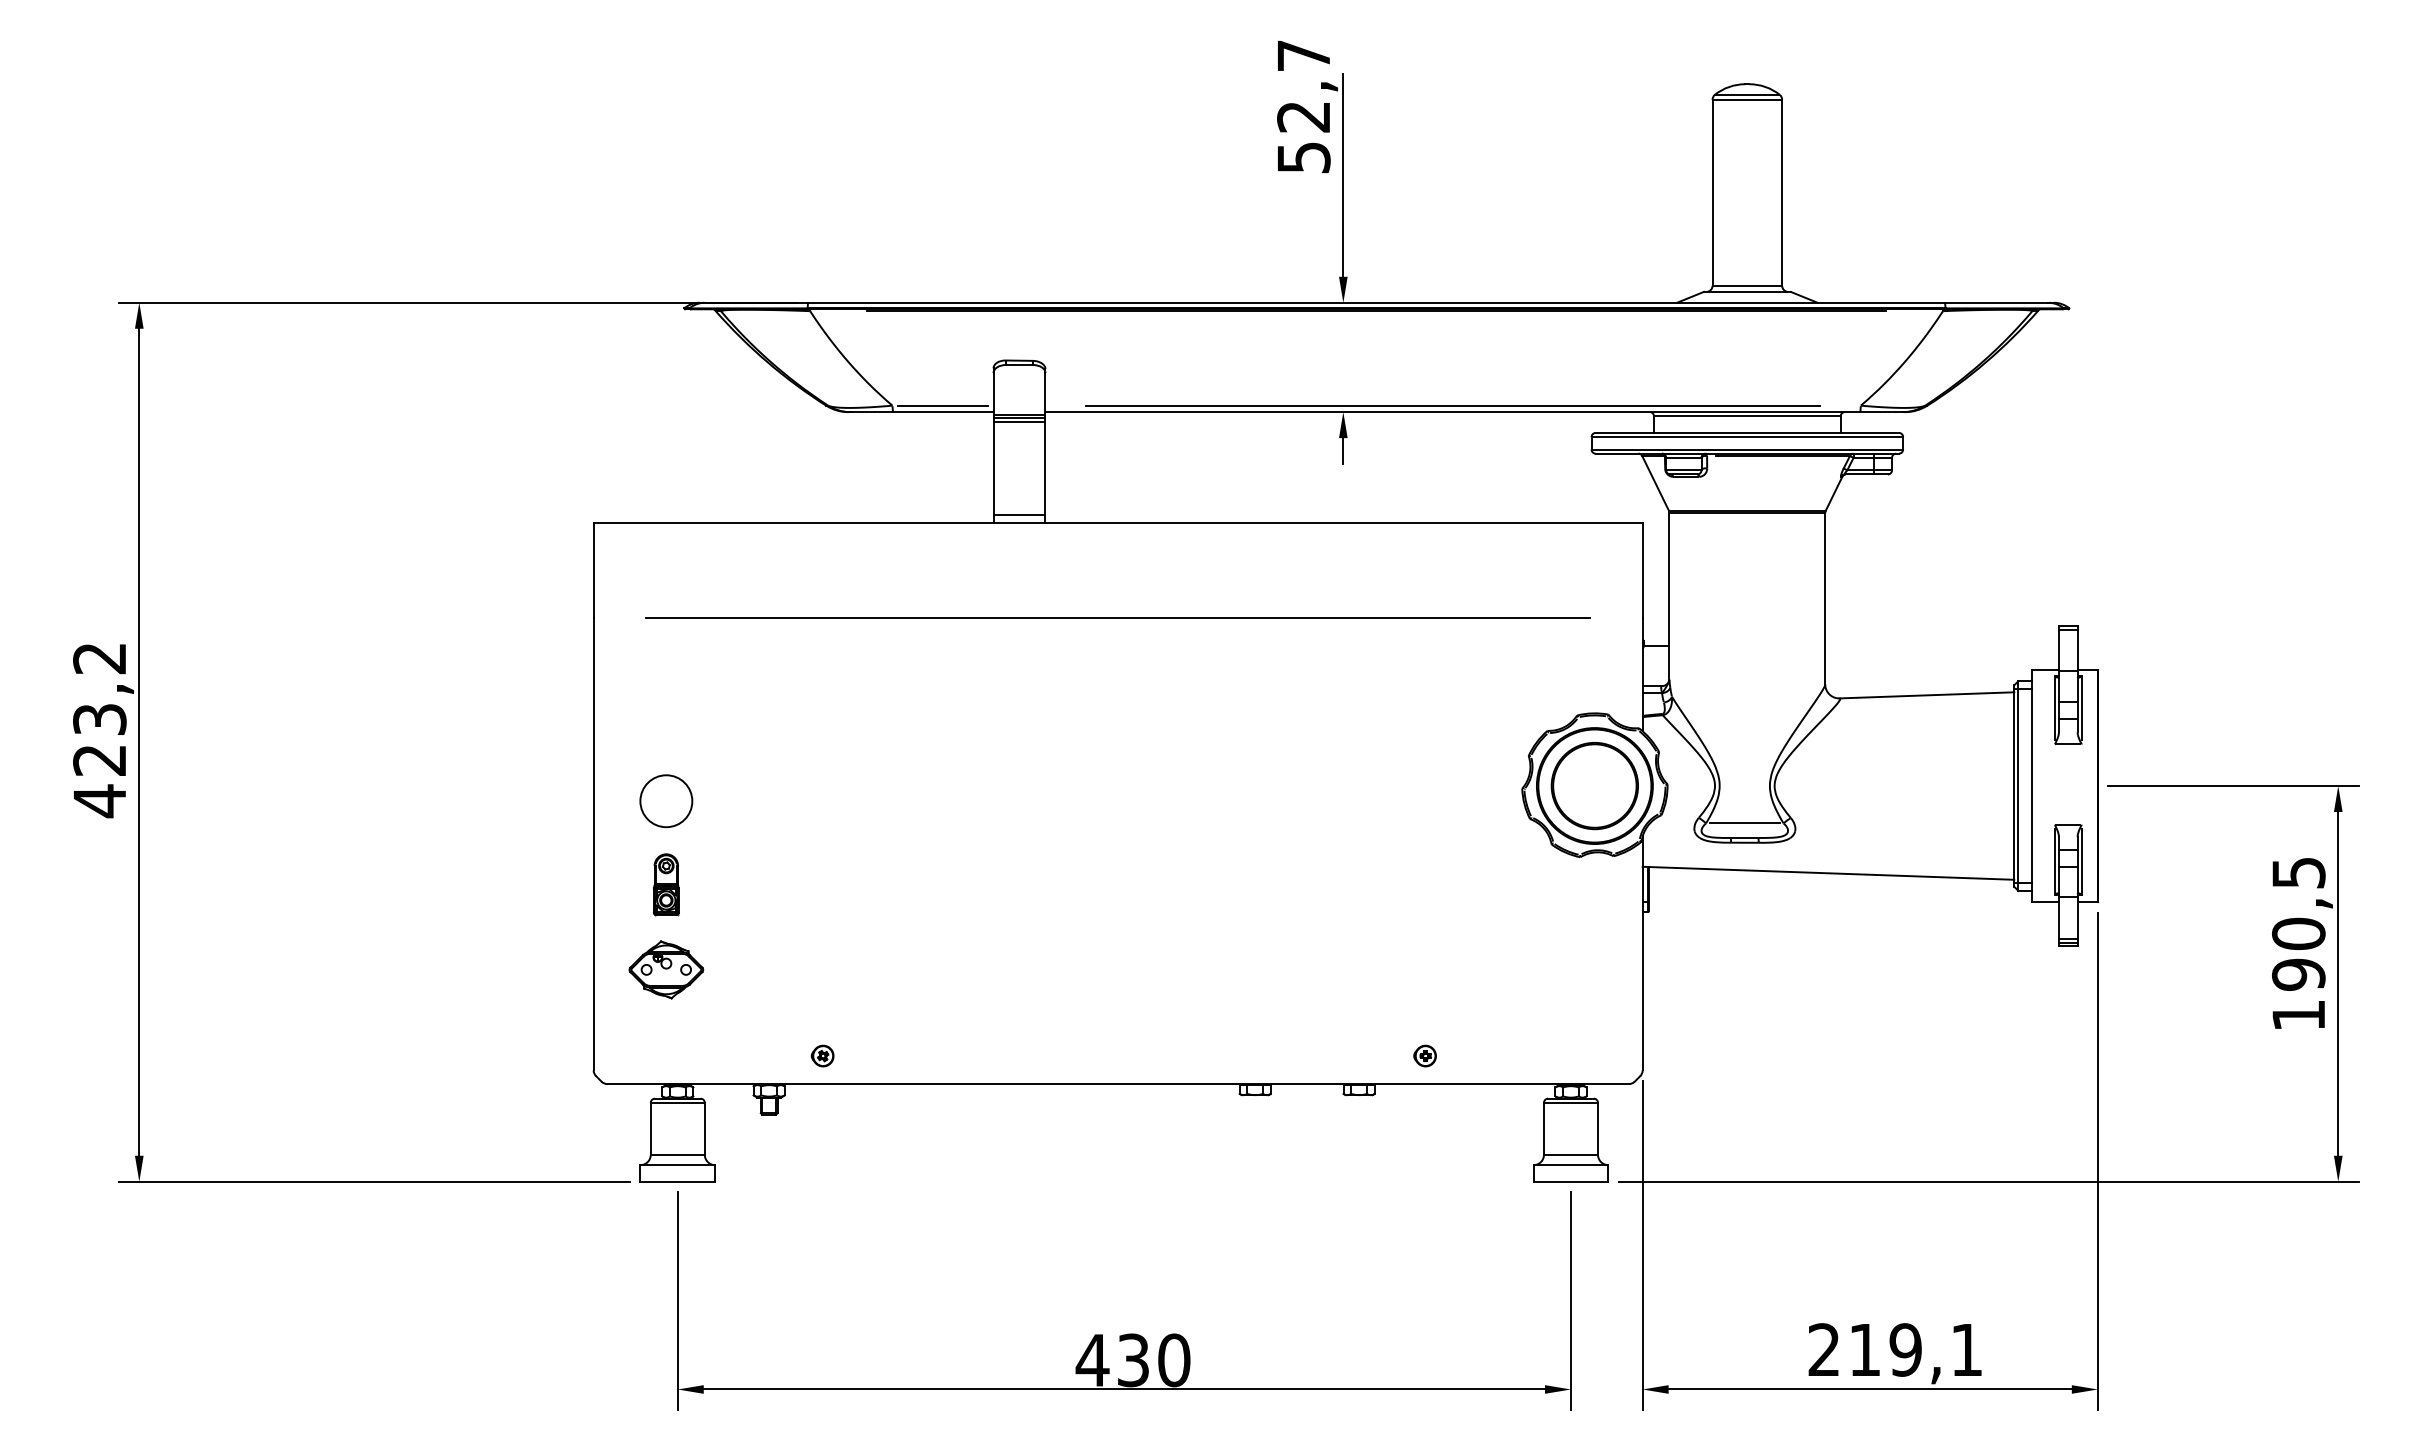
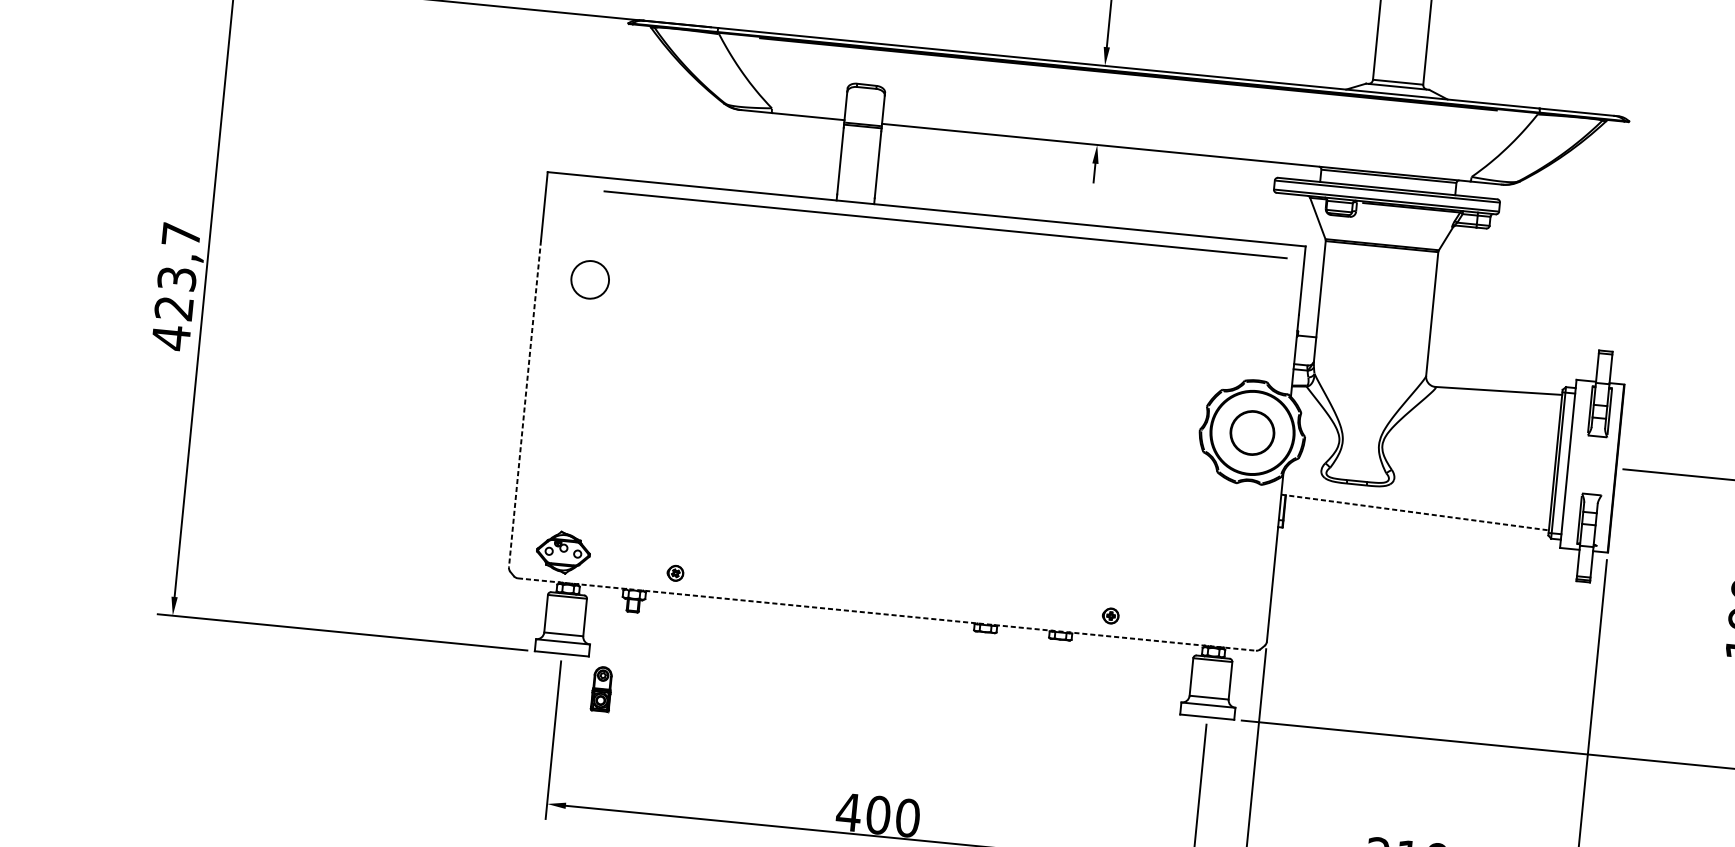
line: (942, 405) -> (808, 111), removed
line: (1453, 405) -> (1177, 147), removed
line: (1019, 422) -> (862, 129), removed
line: (1019, 515) -> (855, 196), removed
line: (1117, 617) -> (945, 224), moved
text: (99, 658) -> (181, 234), 423,2 -> 423,7
part: (1594, 786) -> (1252, 433), size x0.7
circle: (666, 801) -> (590, 280), moved
line: (1744, 823) -> (1357, 470), removed
line: (593, 844) -> (524, 404), solid -> dashed
line: (2081, 860) -> (1598, 521), removed
line: (1828, 873) -> (1415, 512), solid -> dashed
part: (665, 884) -> (601, 688), moved
part: (666, 969) -> (563, 552), moved
line: (1118, 1084) -> (887, 614), solid -> dashed
text: (1133, 1360) -> (878, 815), 430 -> 400

